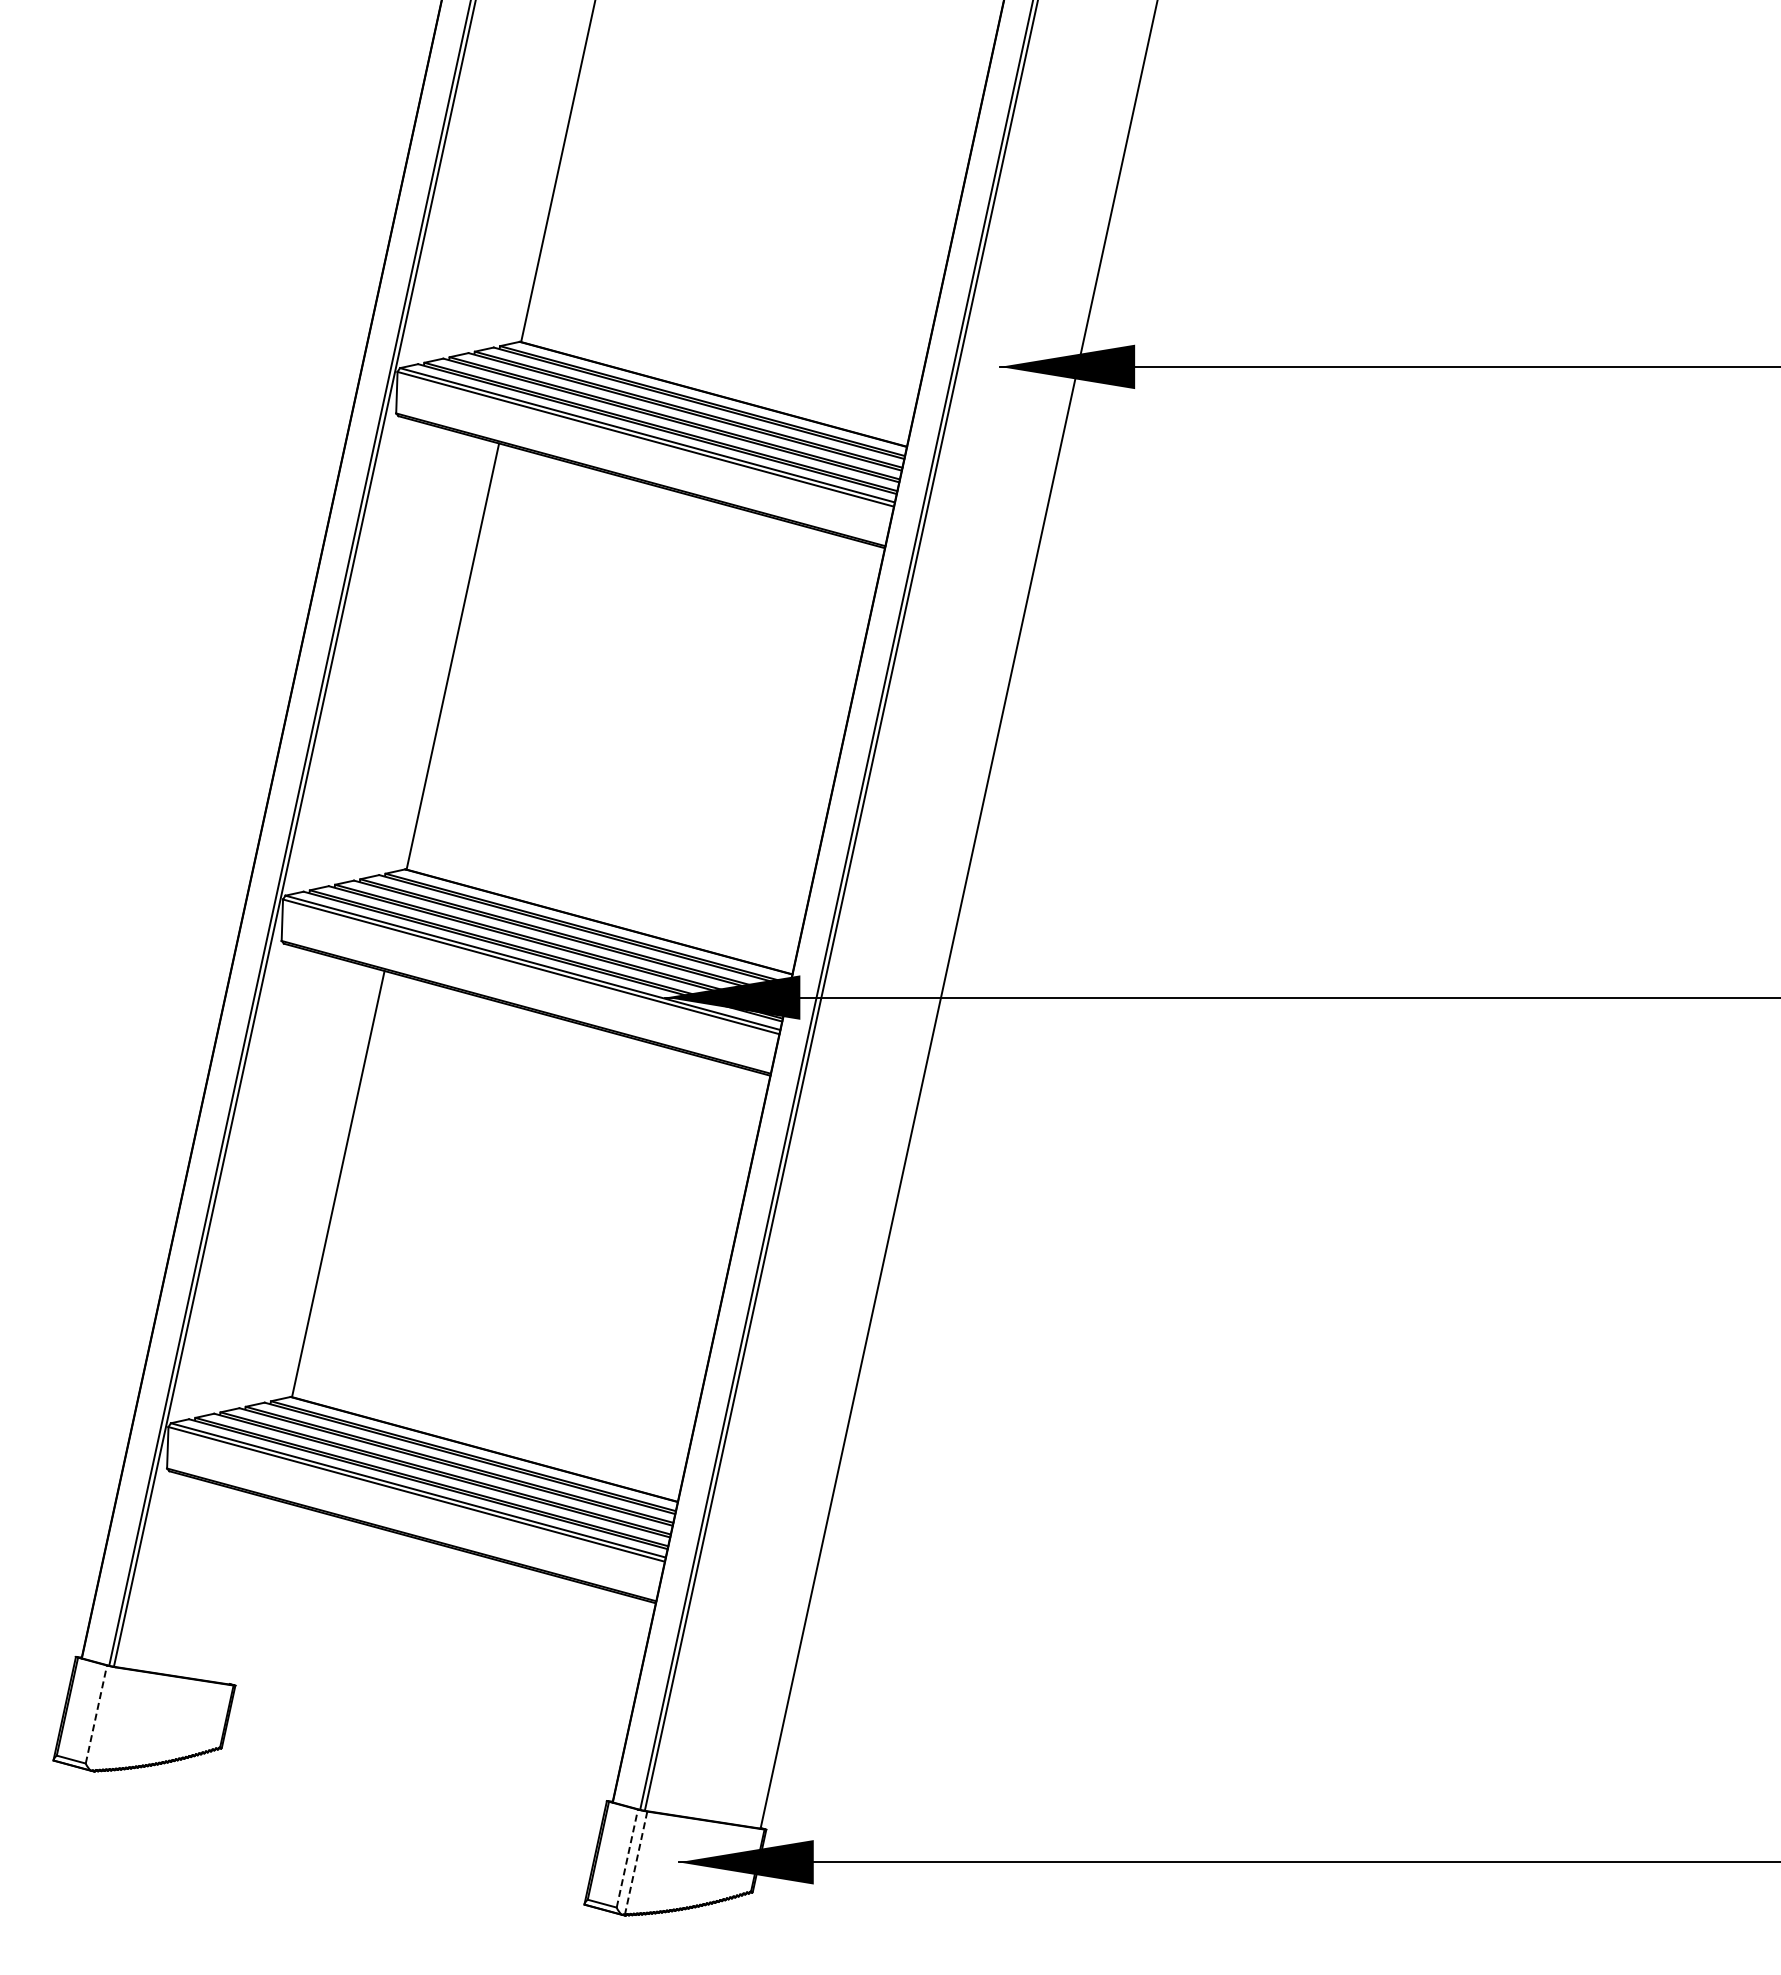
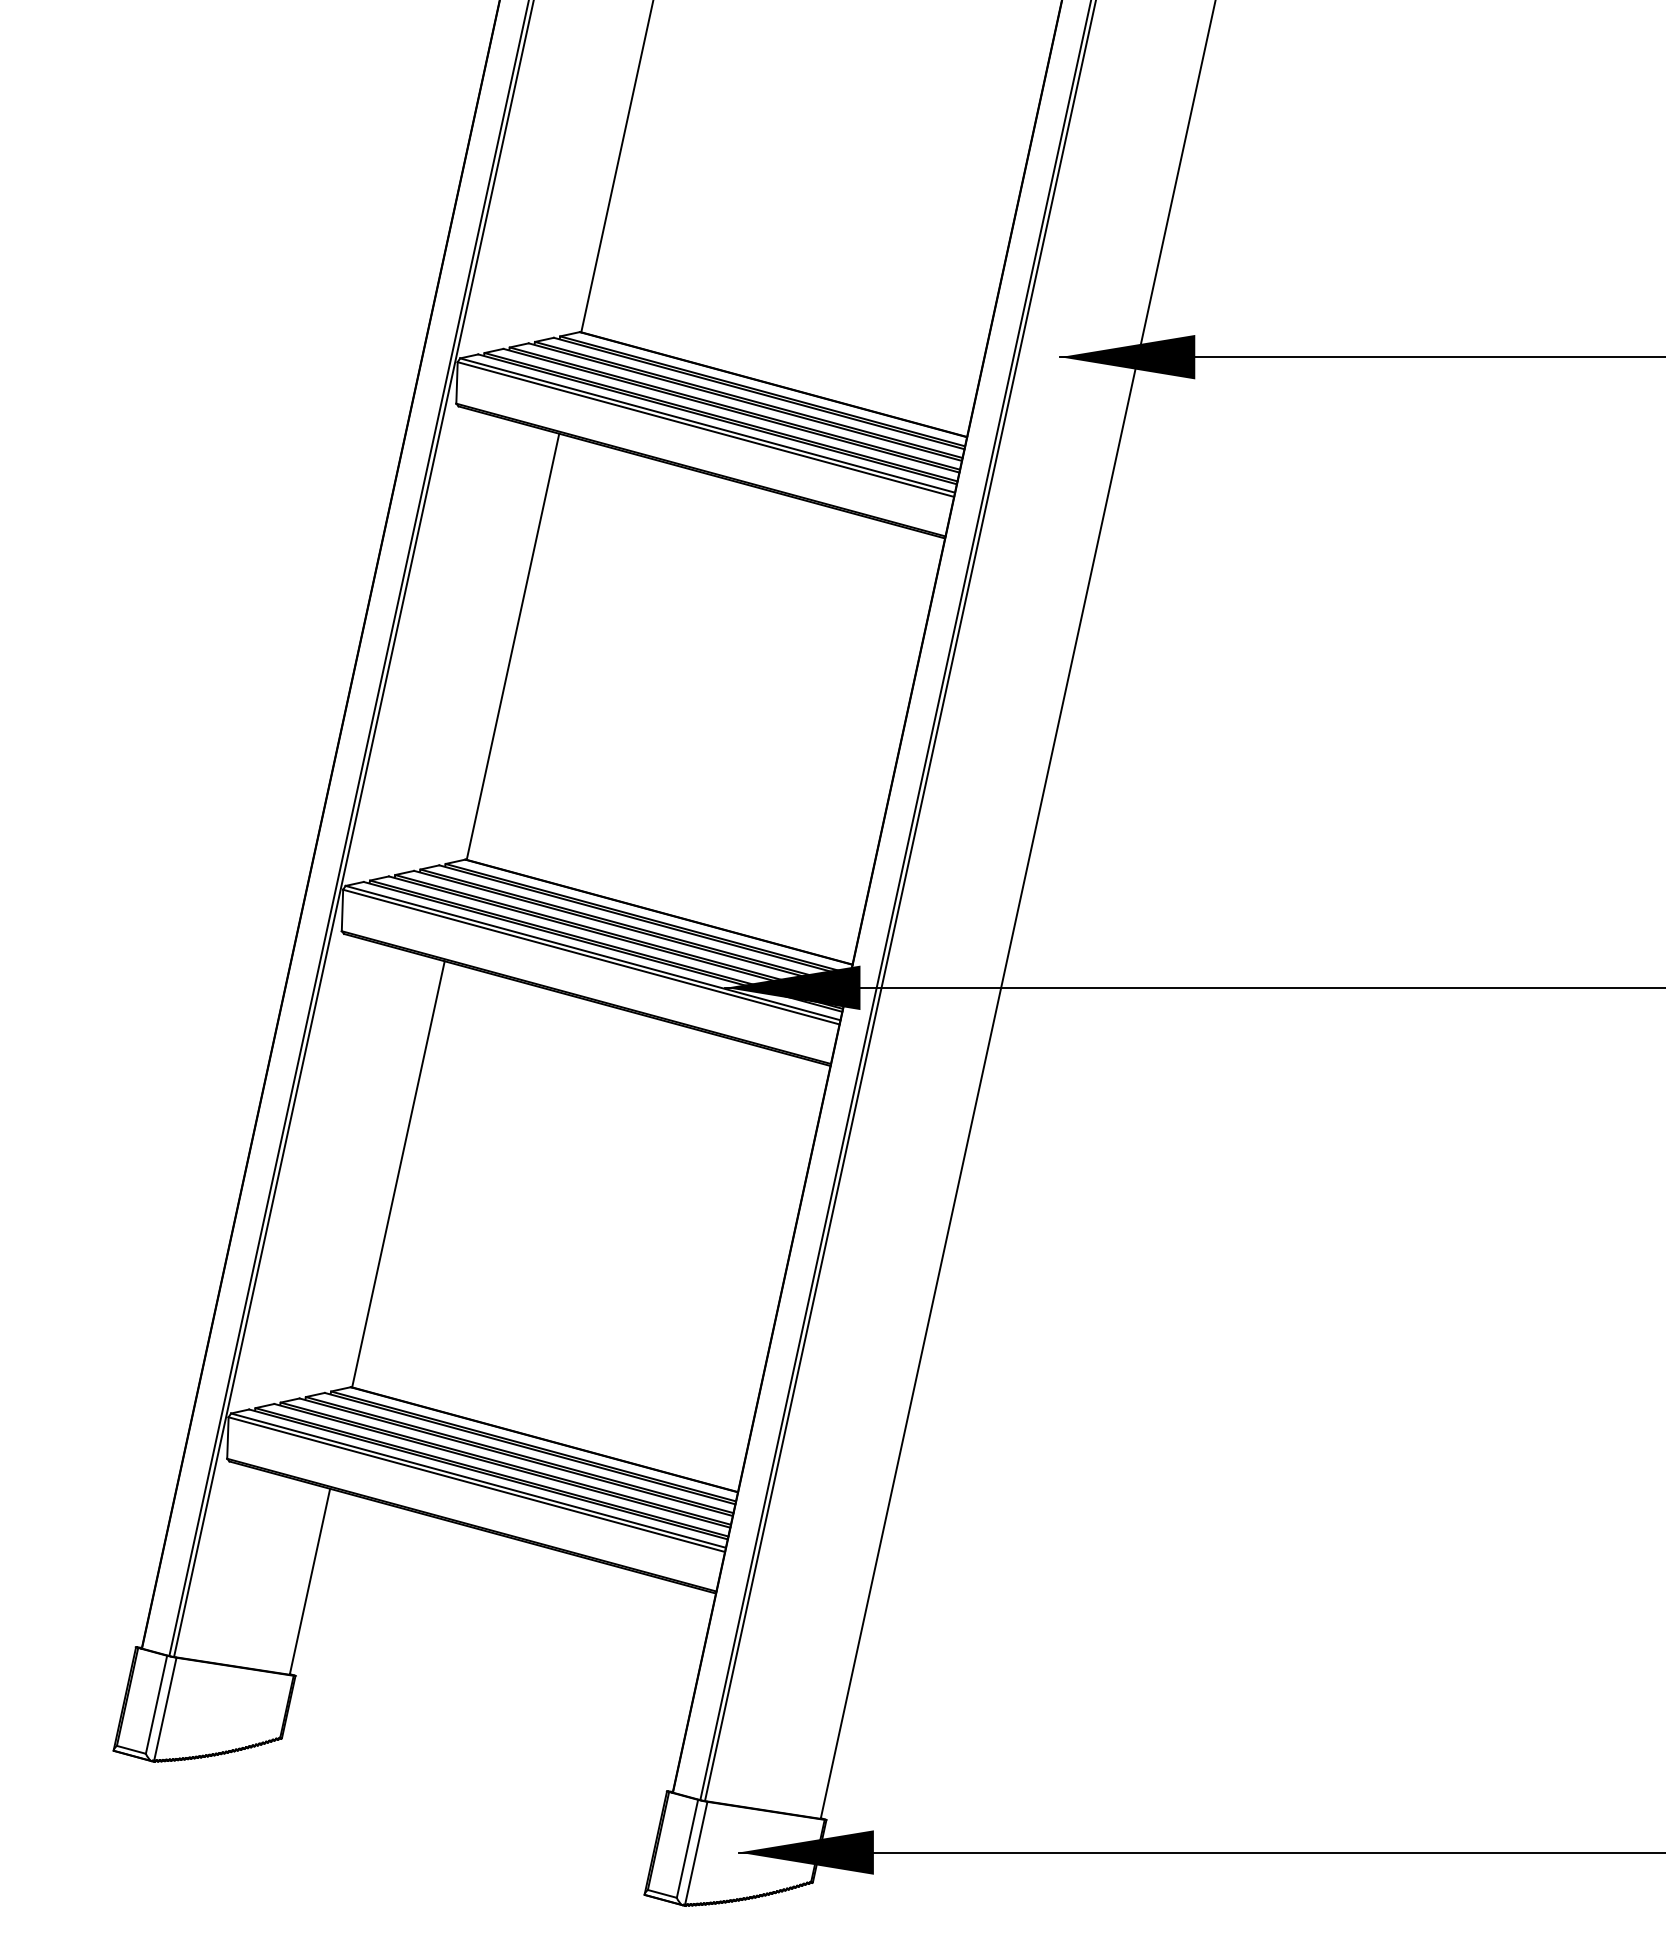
line: (249, 1591) -> (309, 1581), added
line: (96, 1714) -> (156, 1704), dashed -> solid
line: (104, 1719) -> (164, 1709), added
line: (627, 1858) -> (687, 1848), dashed -> solid
line: (636, 1863) -> (696, 1853), dashed -> solid

